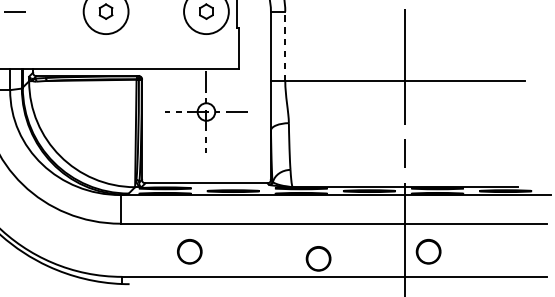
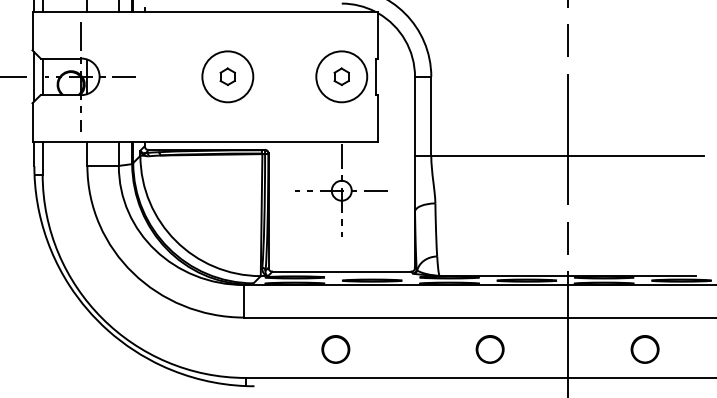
line: (285, 45) -> (431, 115), dashed -> solid
circle: (189, 251) -> (335, 349), moved
circle: (428, 251) -> (644, 349), moved
circle: (318, 258) -> (489, 349), moved

